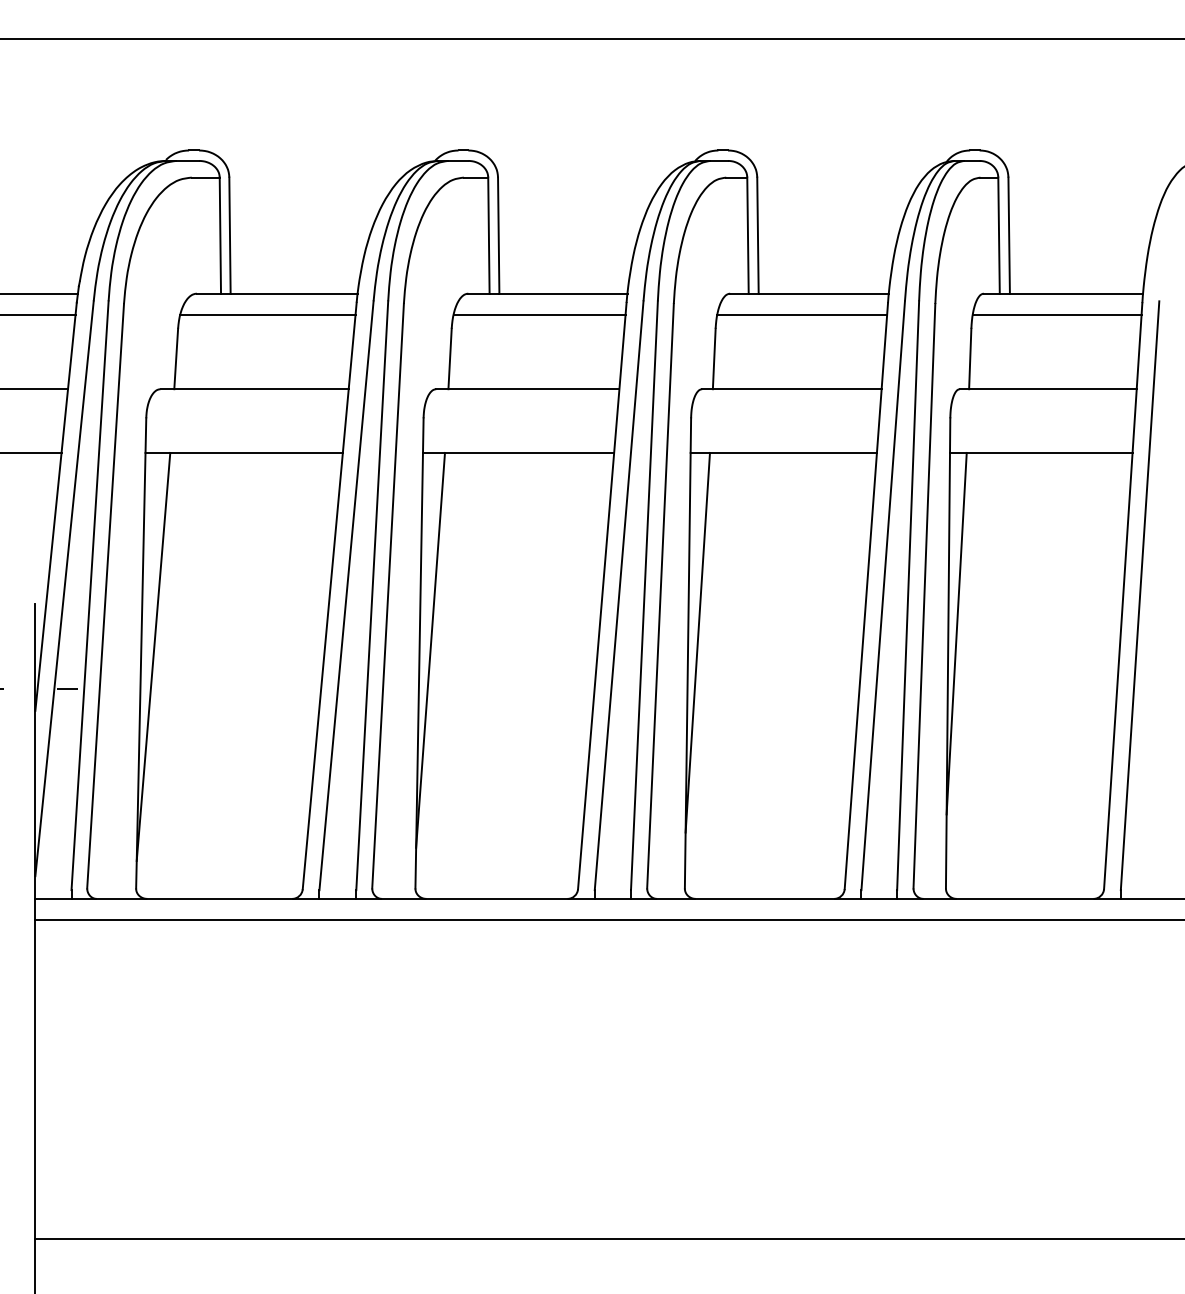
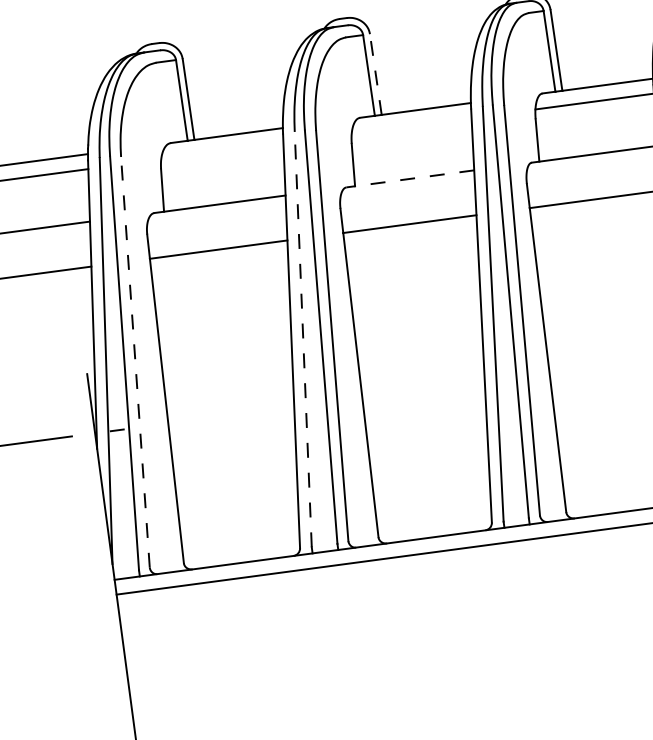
line: (498, 235) -> (375, 74), solid -> dashed
line: (267, 314) -> (222, 151), removed
line: (539, 314) -> (411, 125), removed
line: (527, 389) -> (410, 179), solid -> dashed
line: (346, 595) -> (303, 339), solid -> dashed
line: (105, 596) -> (135, 362), solid -> dashed
line: (697, 642) -> (552, 339), removed
line: (430, 649) -> (366, 369), removed
line: (153, 656) -> (174, 399), removed

